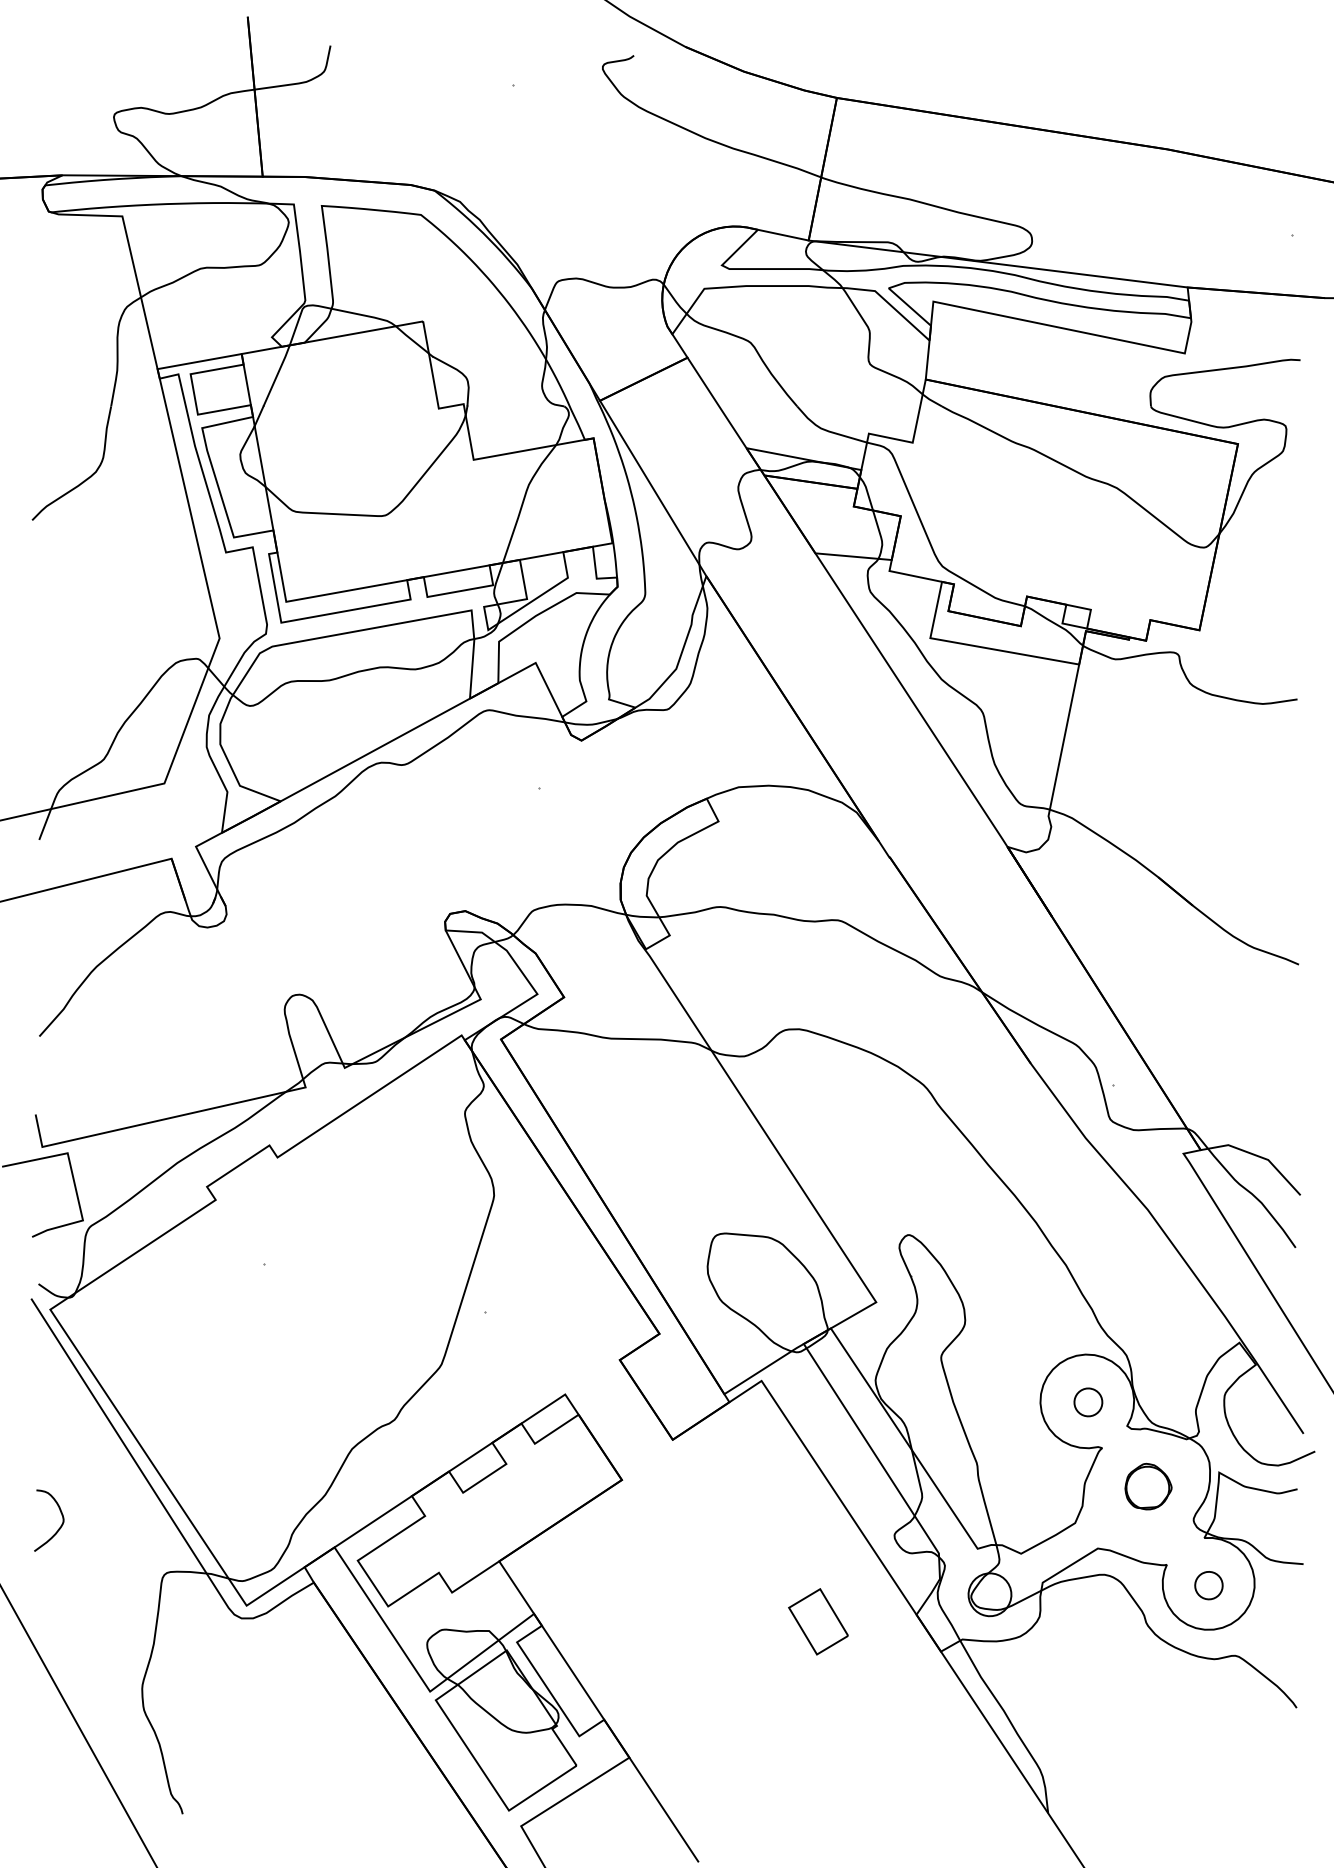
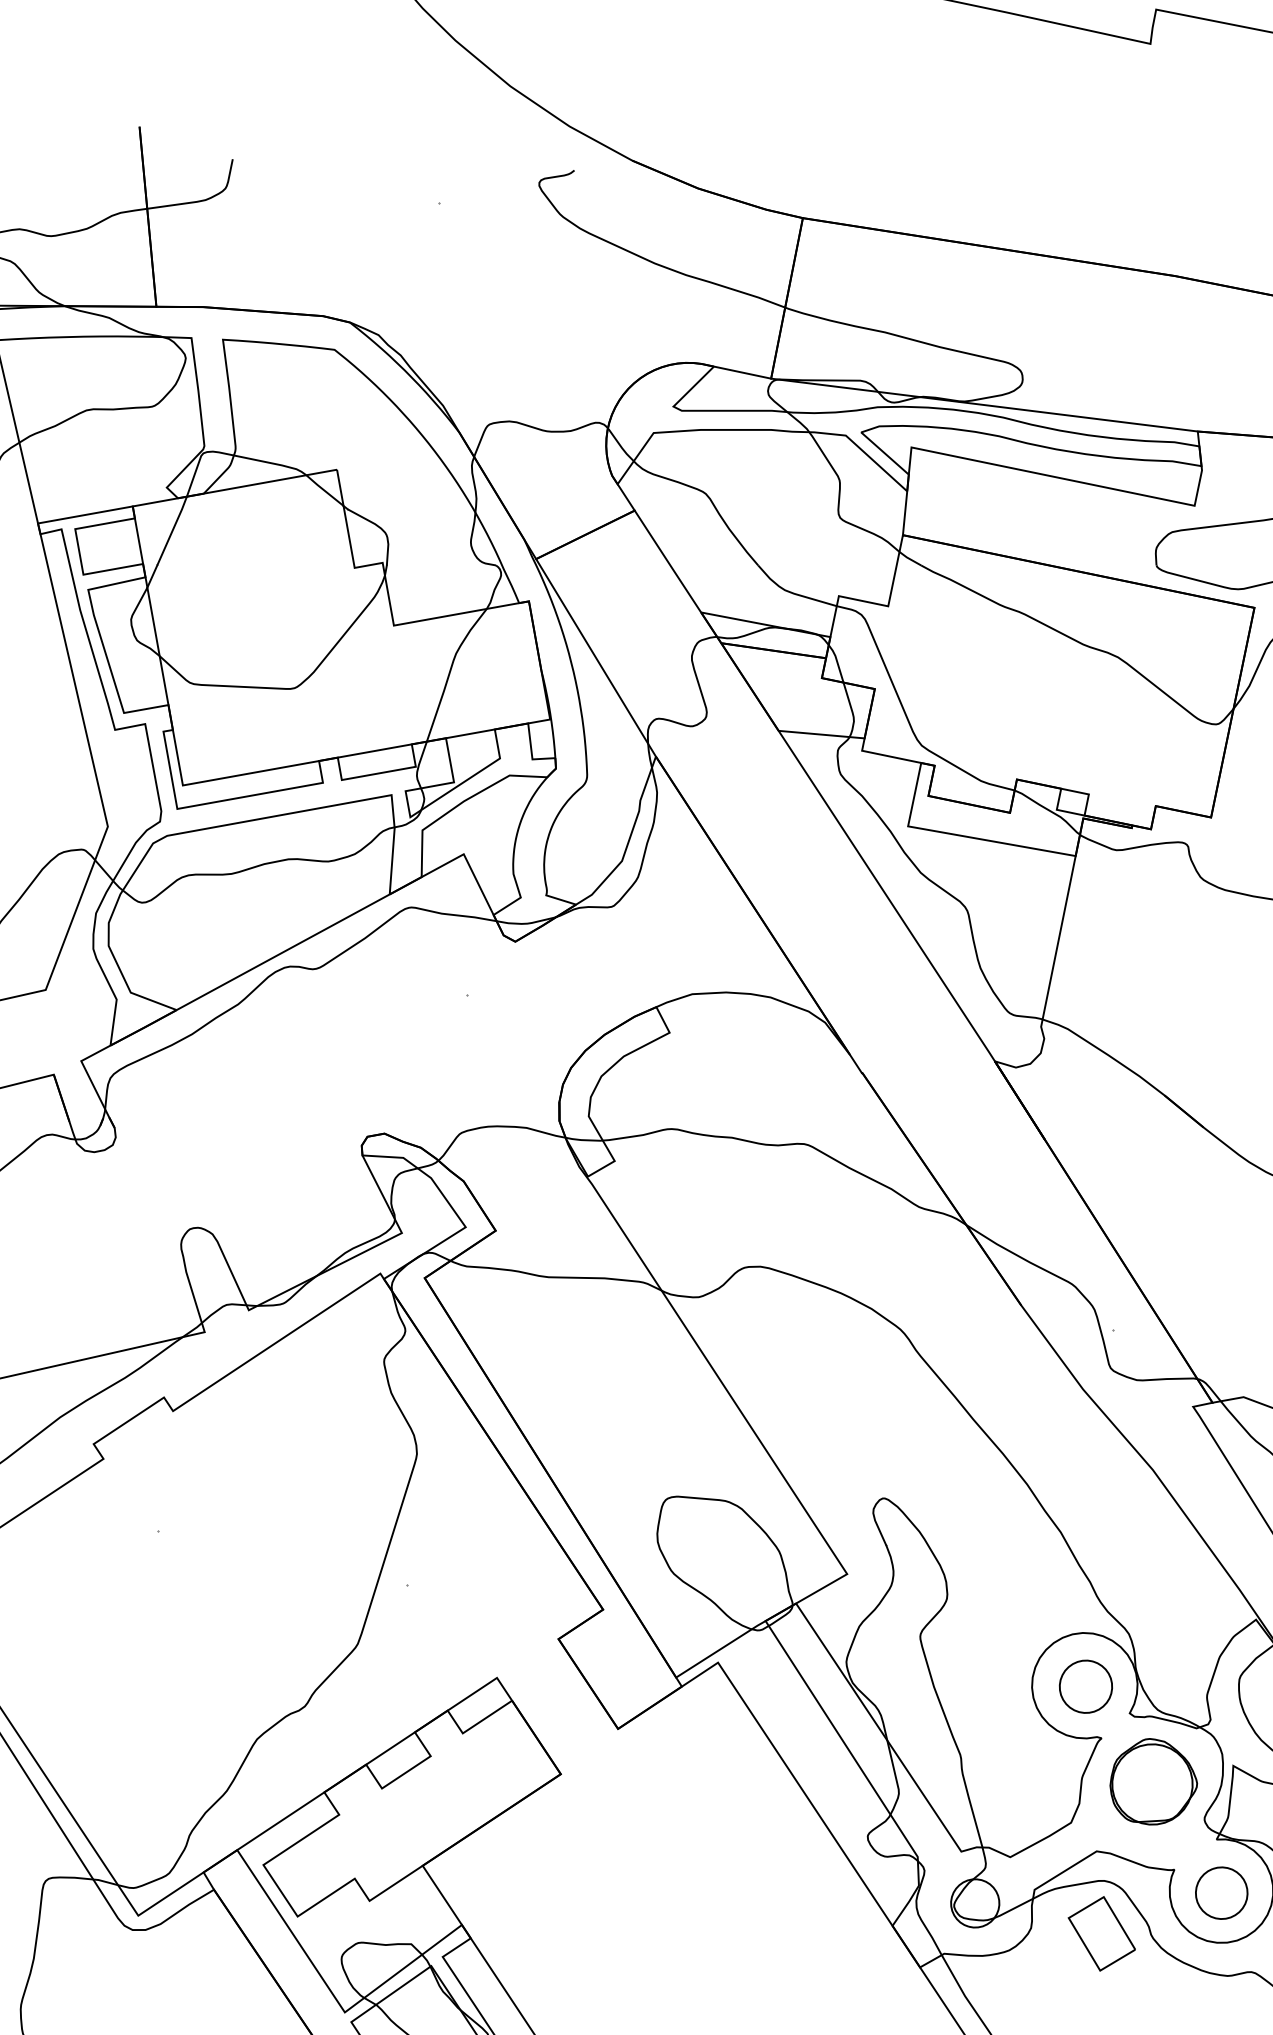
part: (1088, 1402) -> (1086, 1686), size x1.67
part: (1148, 1486) -> (1153, 1781), size x1.67
part: (1208, 1585) -> (1221, 1892), size x1.67
part: (818, 1621) -> (1101, 1933), moved

